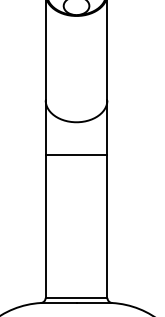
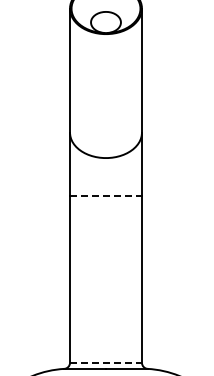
line: (76, 155) -> (106, 196), solid -> dashed
line: (76, 297) -> (106, 362), solid -> dashed

